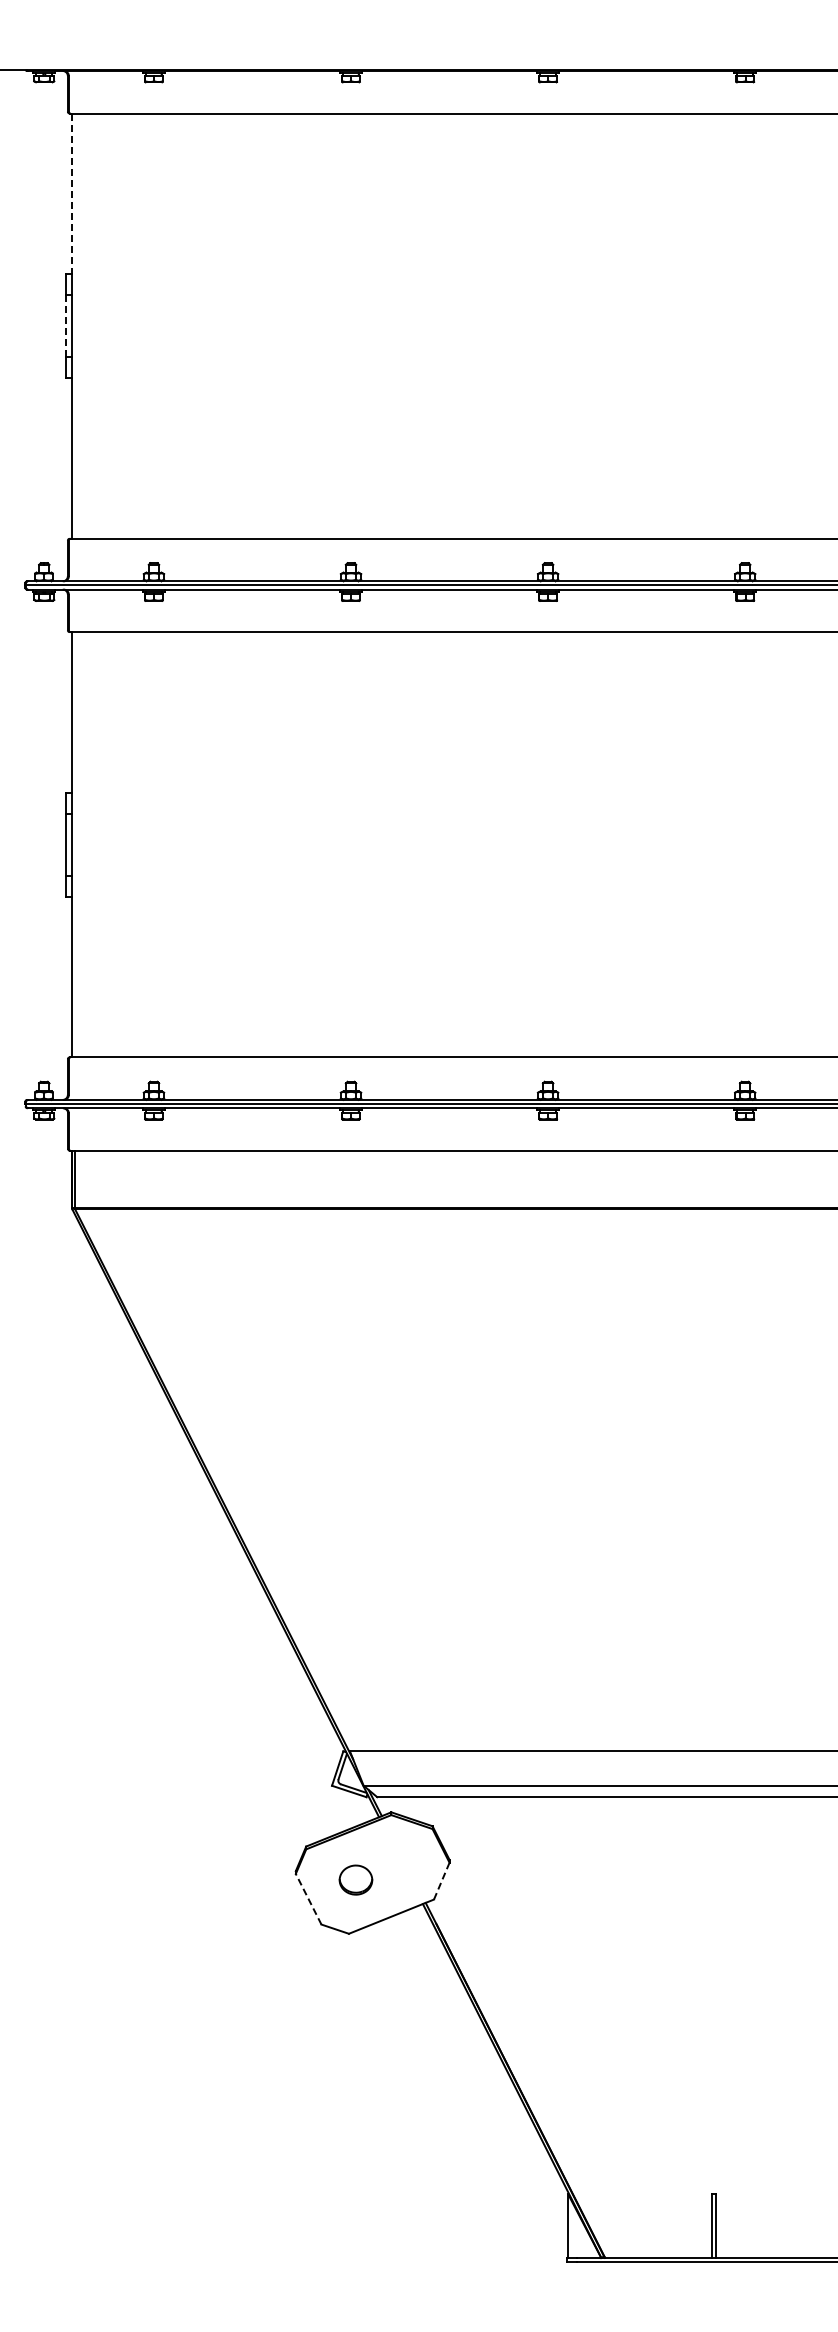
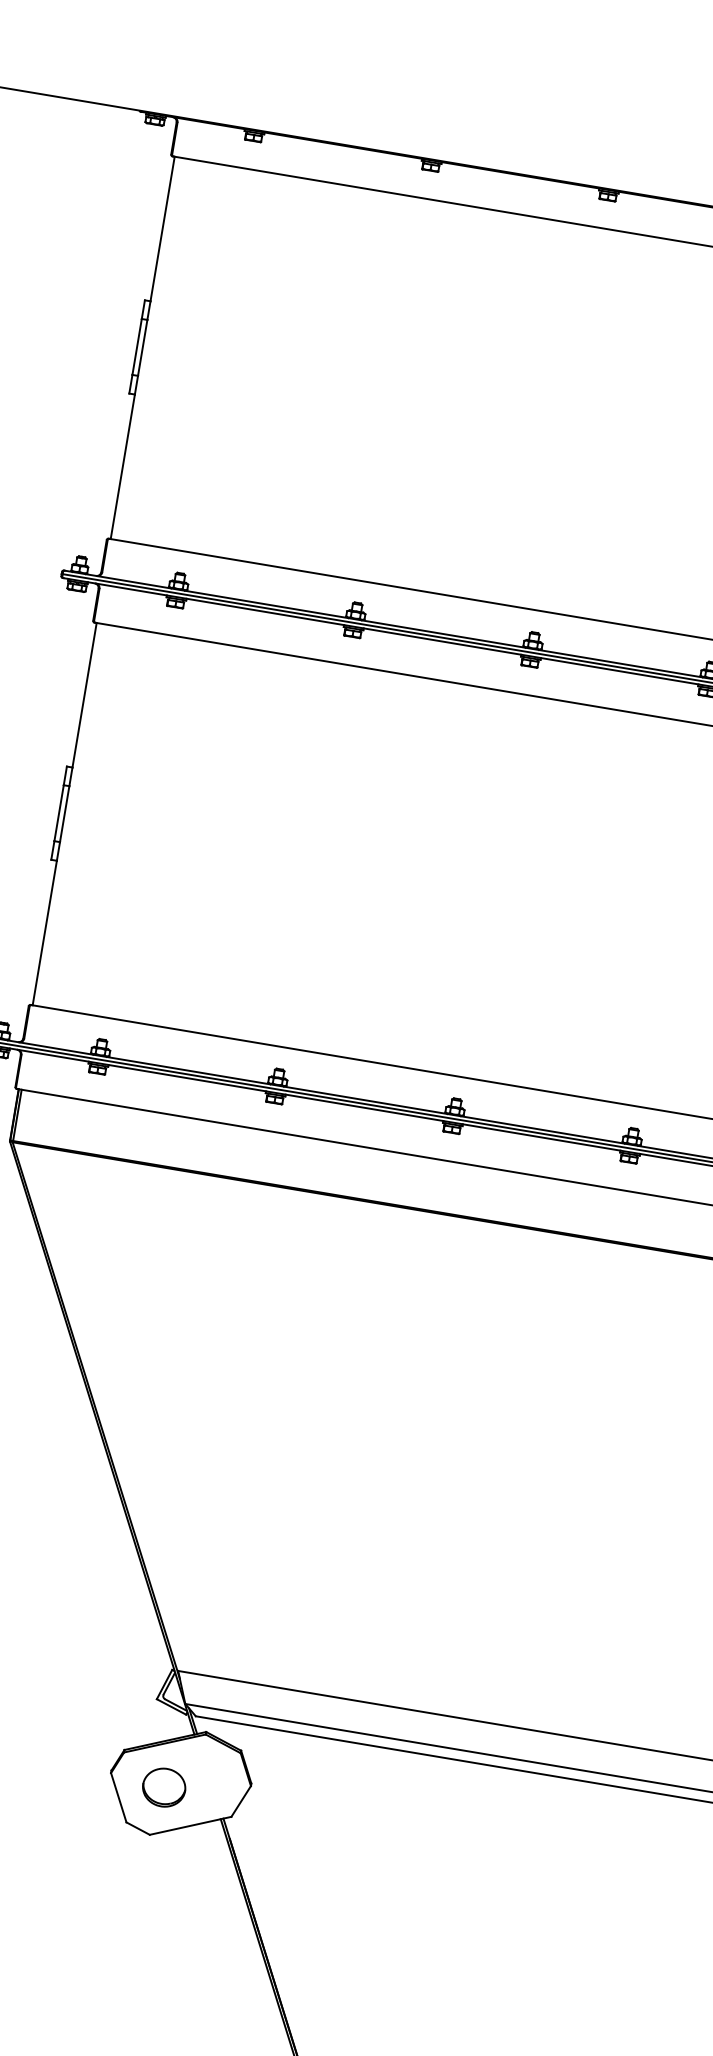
line: (72, 194) -> (162, 229), dashed -> solid
line: (65, 326) -> (136, 347), dashed -> solid
part: (355, 1879) -> (163, 1787), size x1.43
line: (441, 1881) -> (240, 1801), dashed -> solid
line: (308, 1898) -> (118, 1797), dashed -> solid

